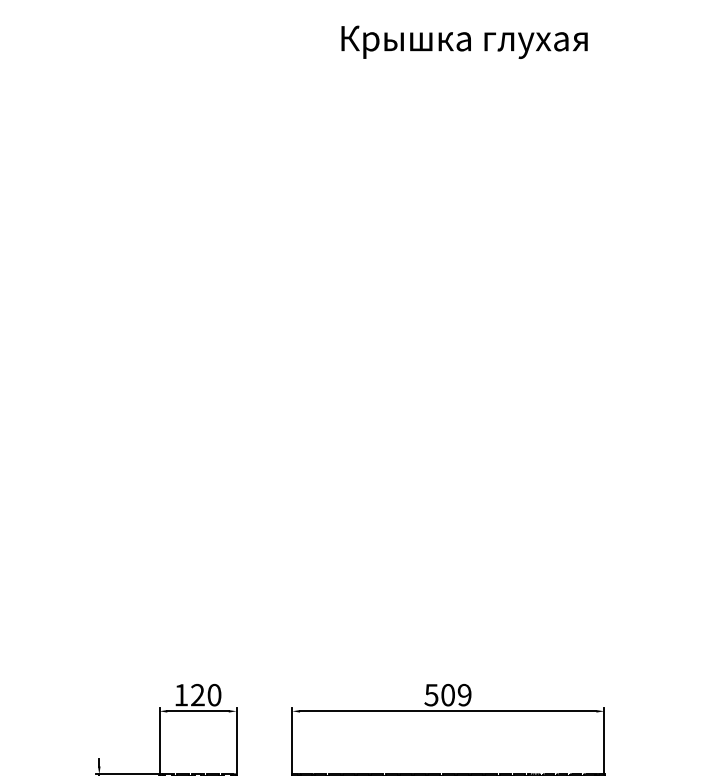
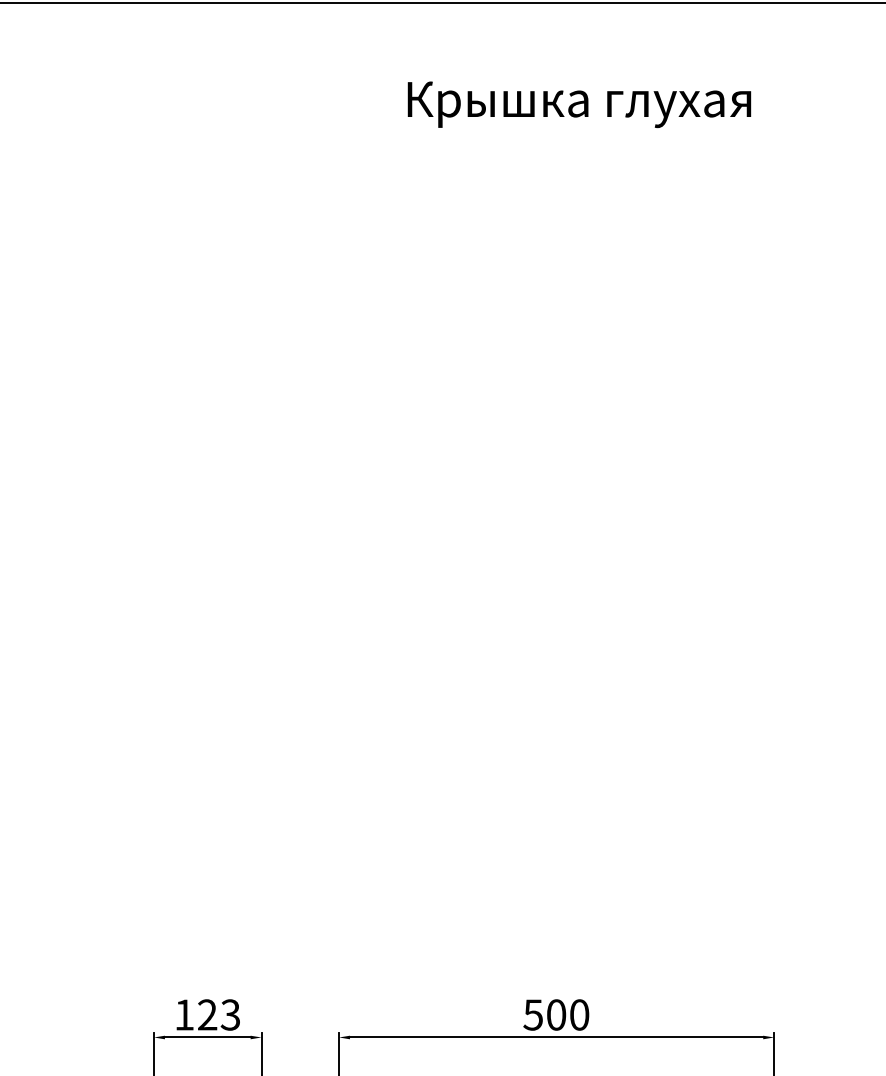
text: (214, 695) -> (230, 1015), 120 -> 123
text: (464, 695) -> (579, 1015), 509 -> 500

